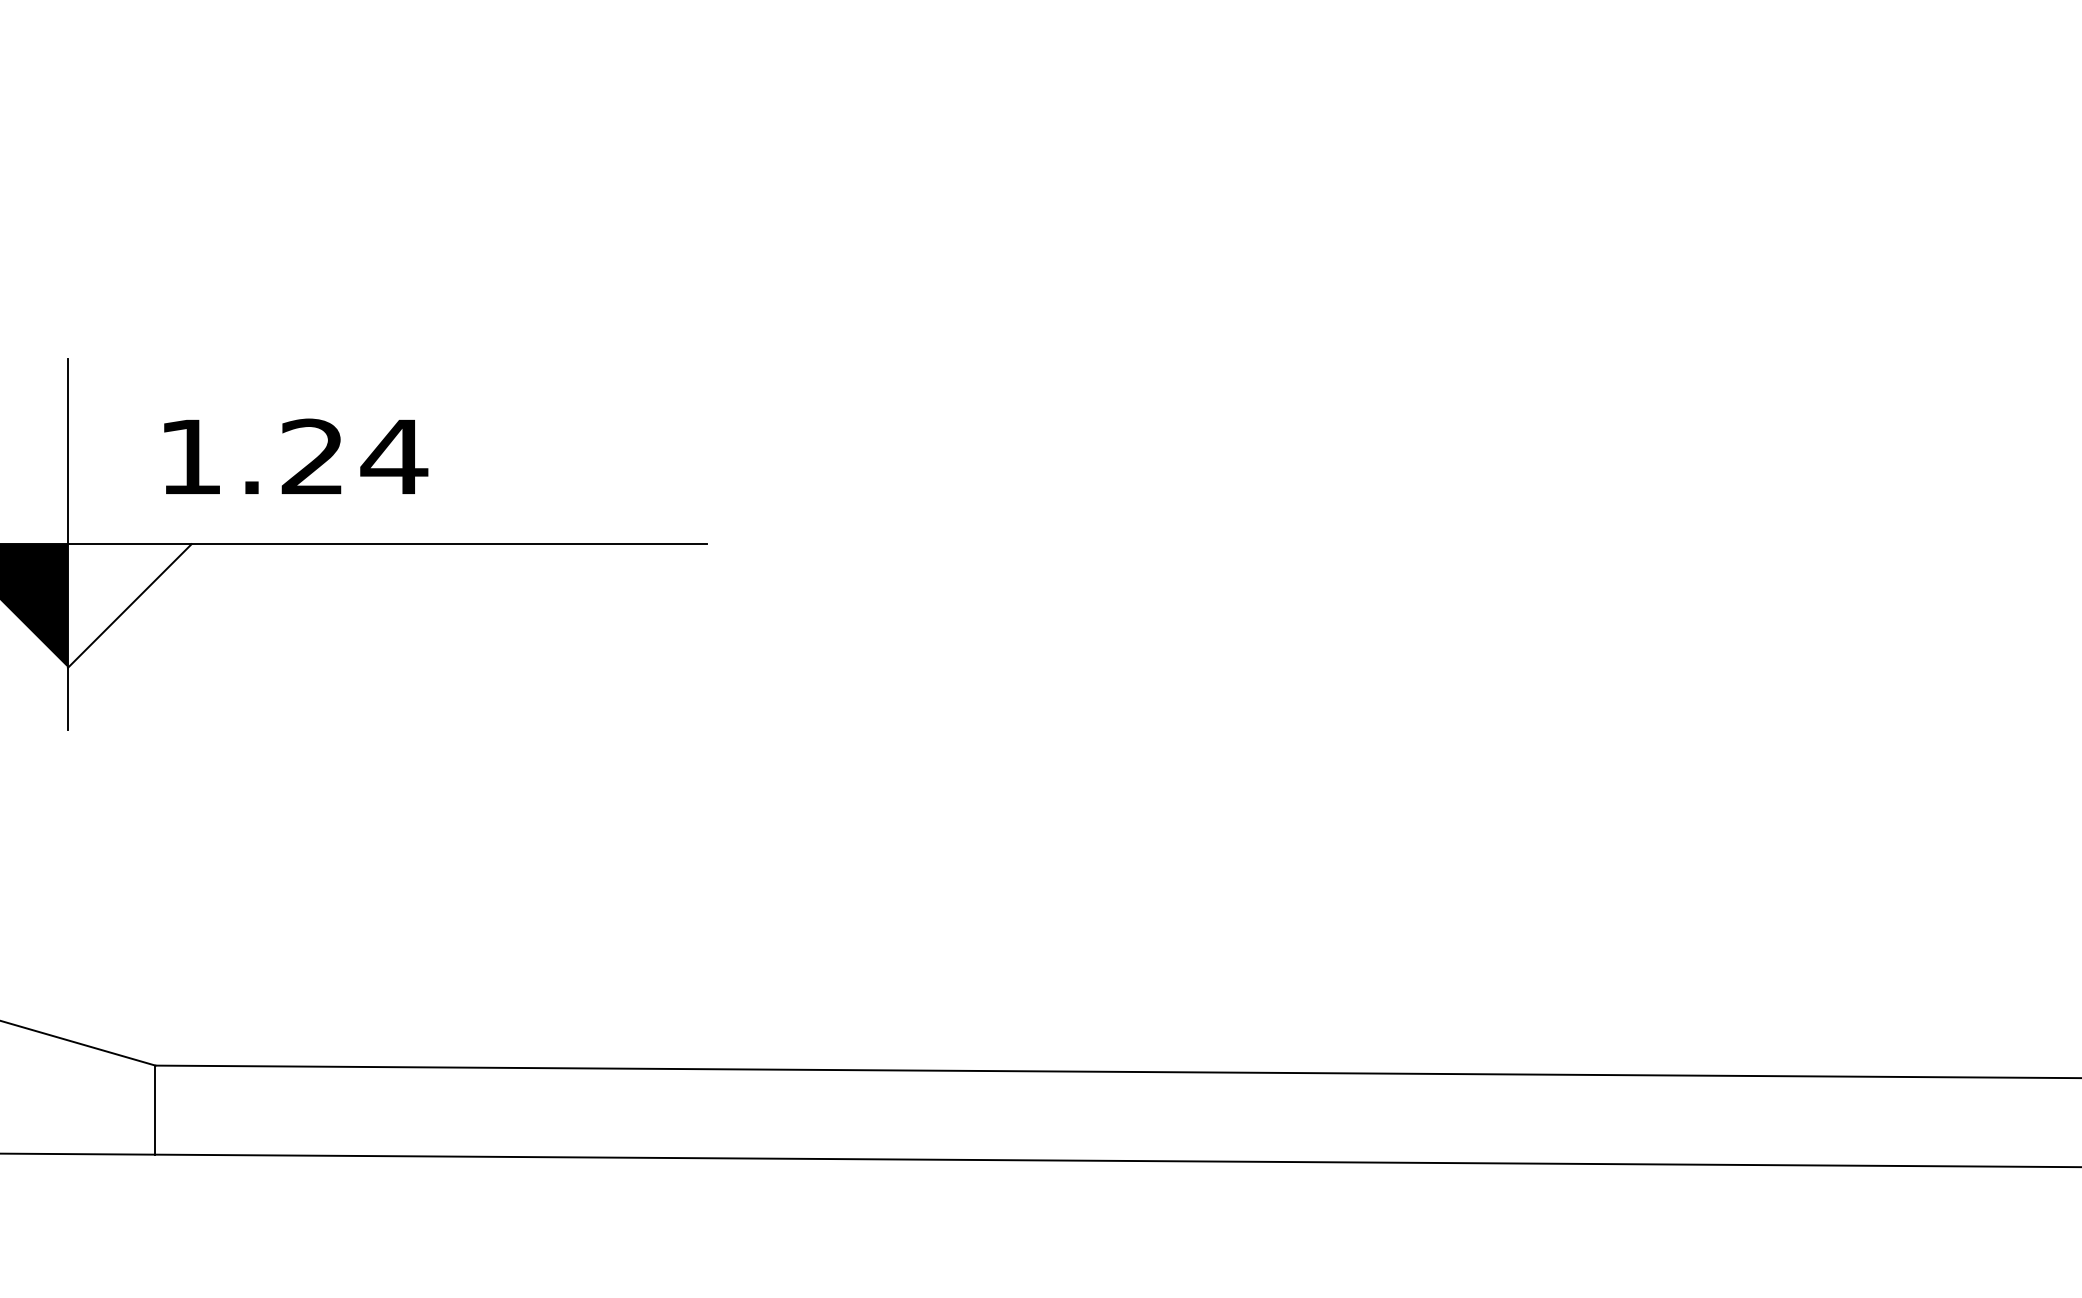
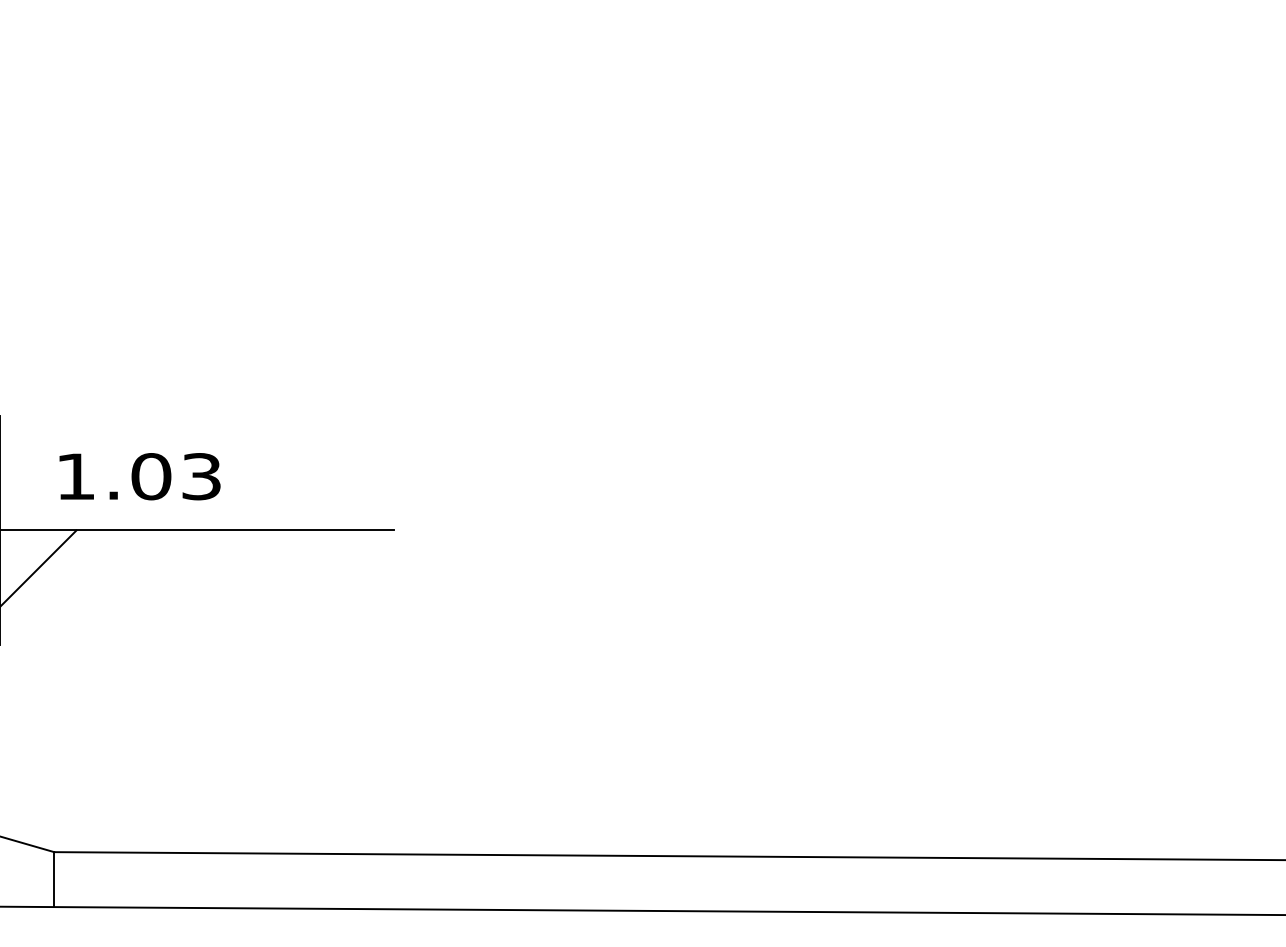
text: (353, 456) -> (176, 476), 1.24 -> 1.03

